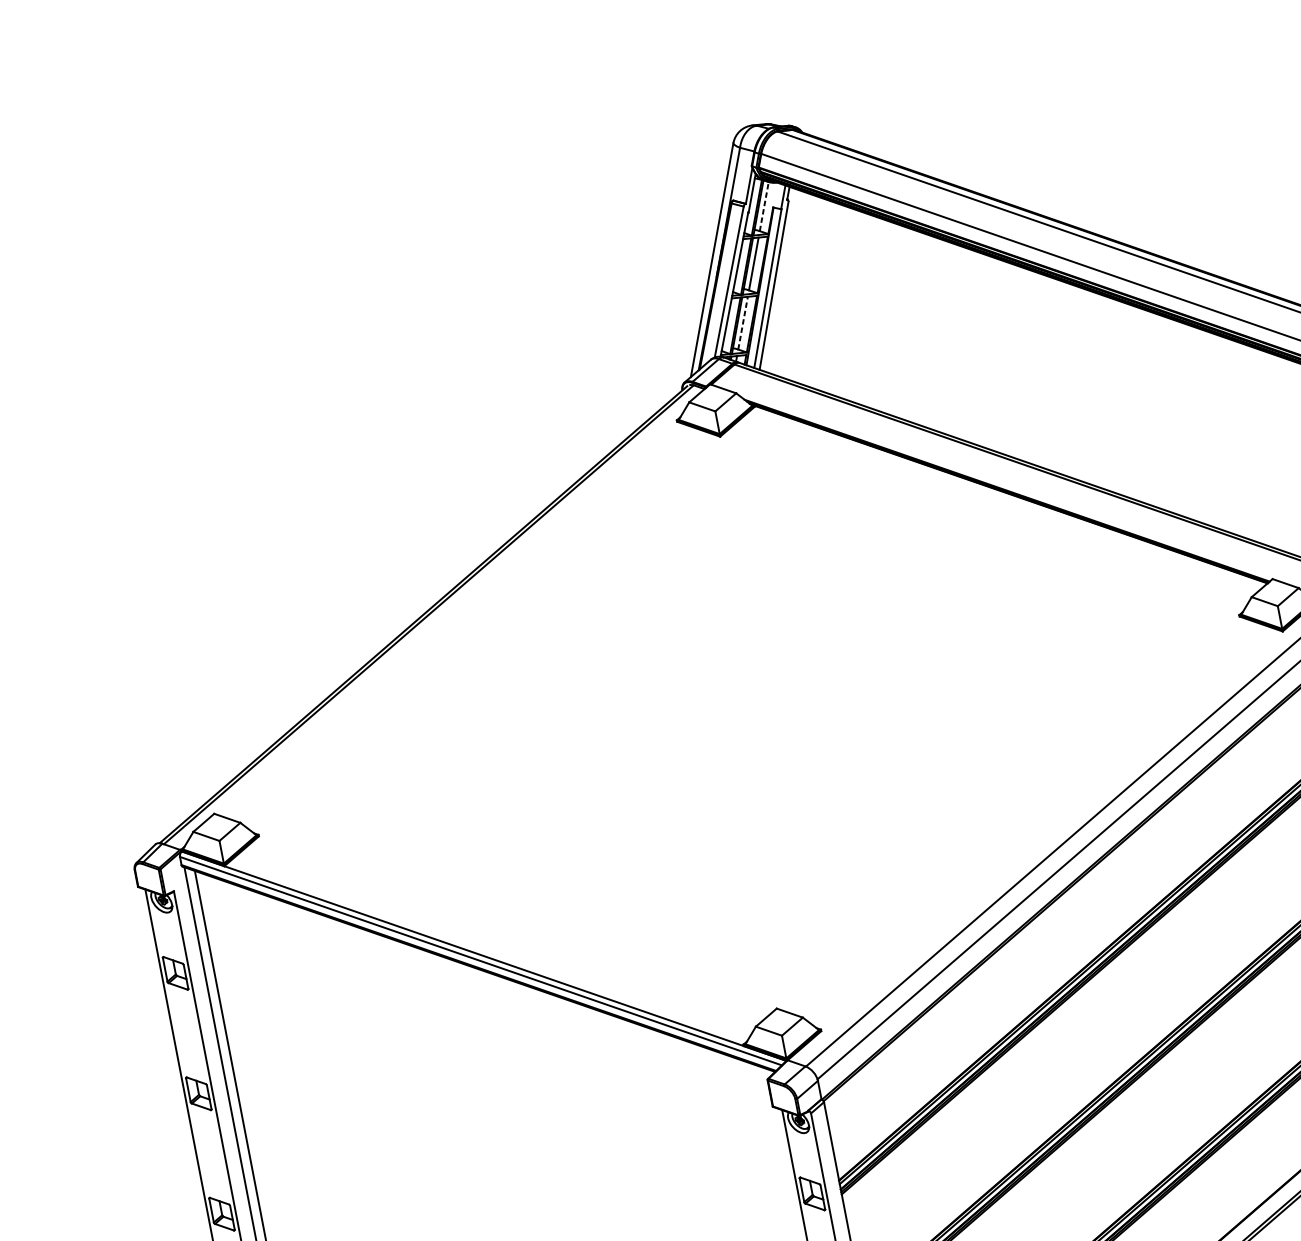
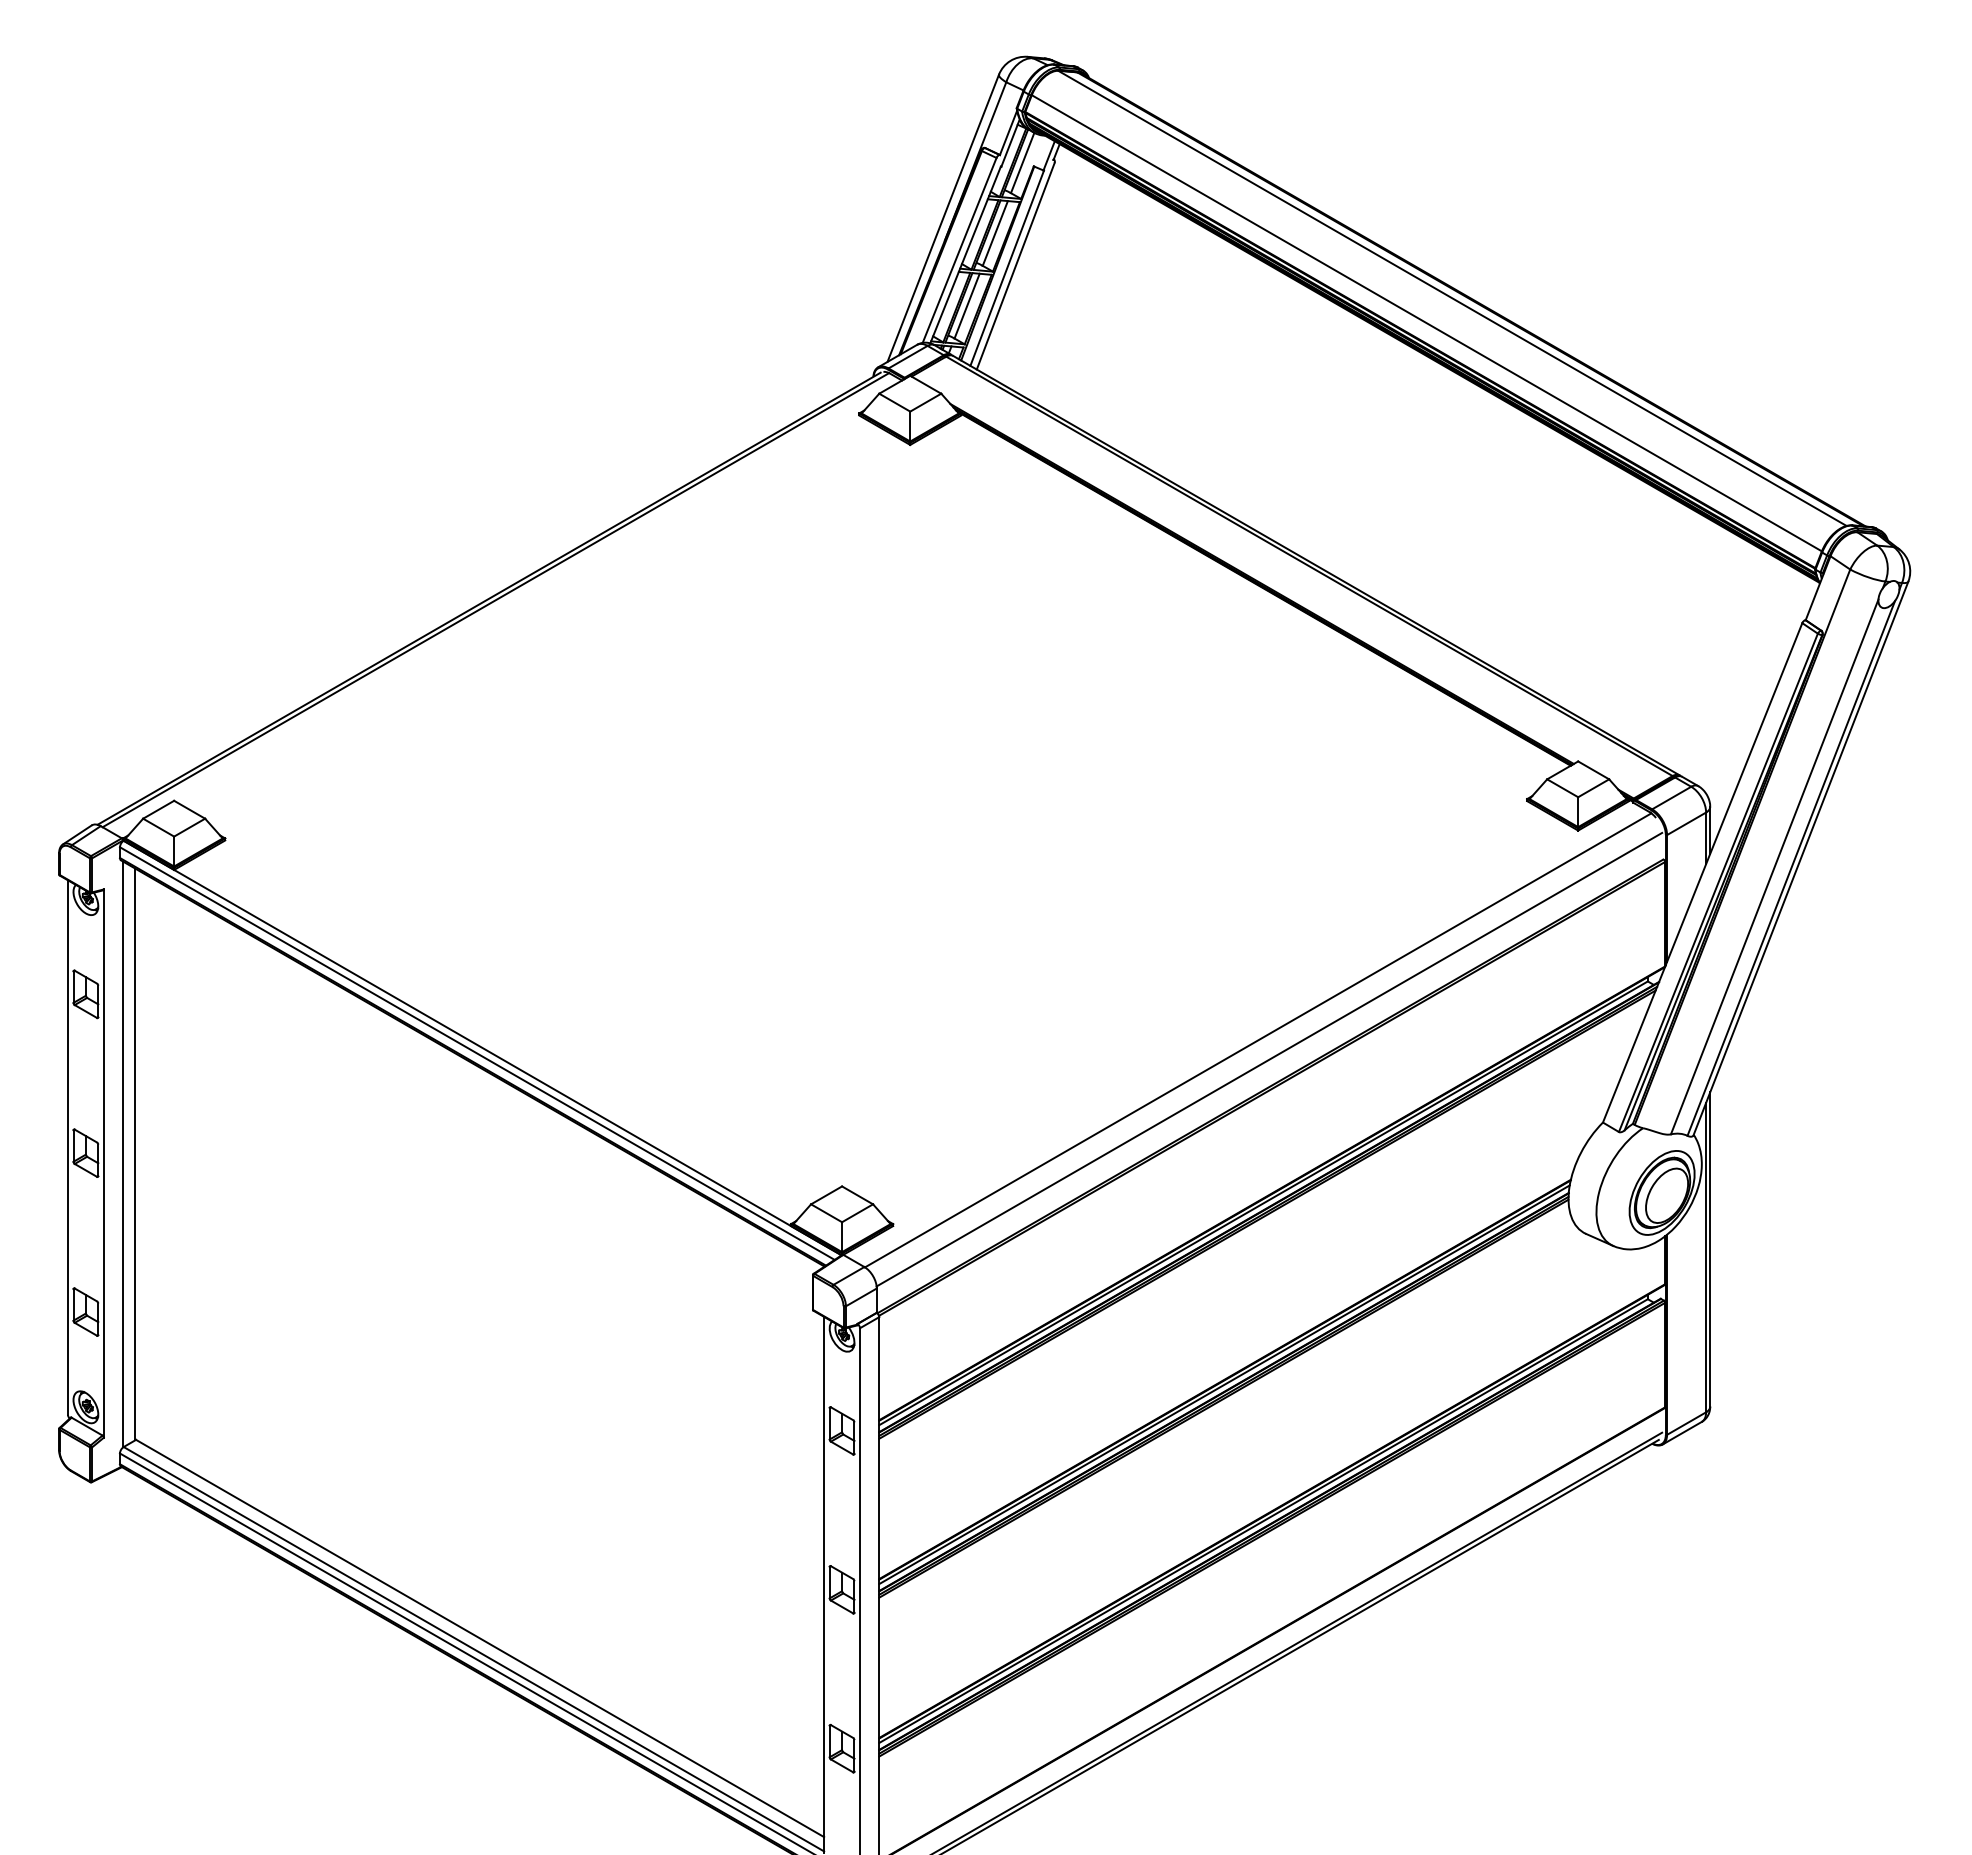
line: (764, 206) -> (1022, 162), dashed -> solid
line: (743, 323) -> (967, 306), dashed -> solid

